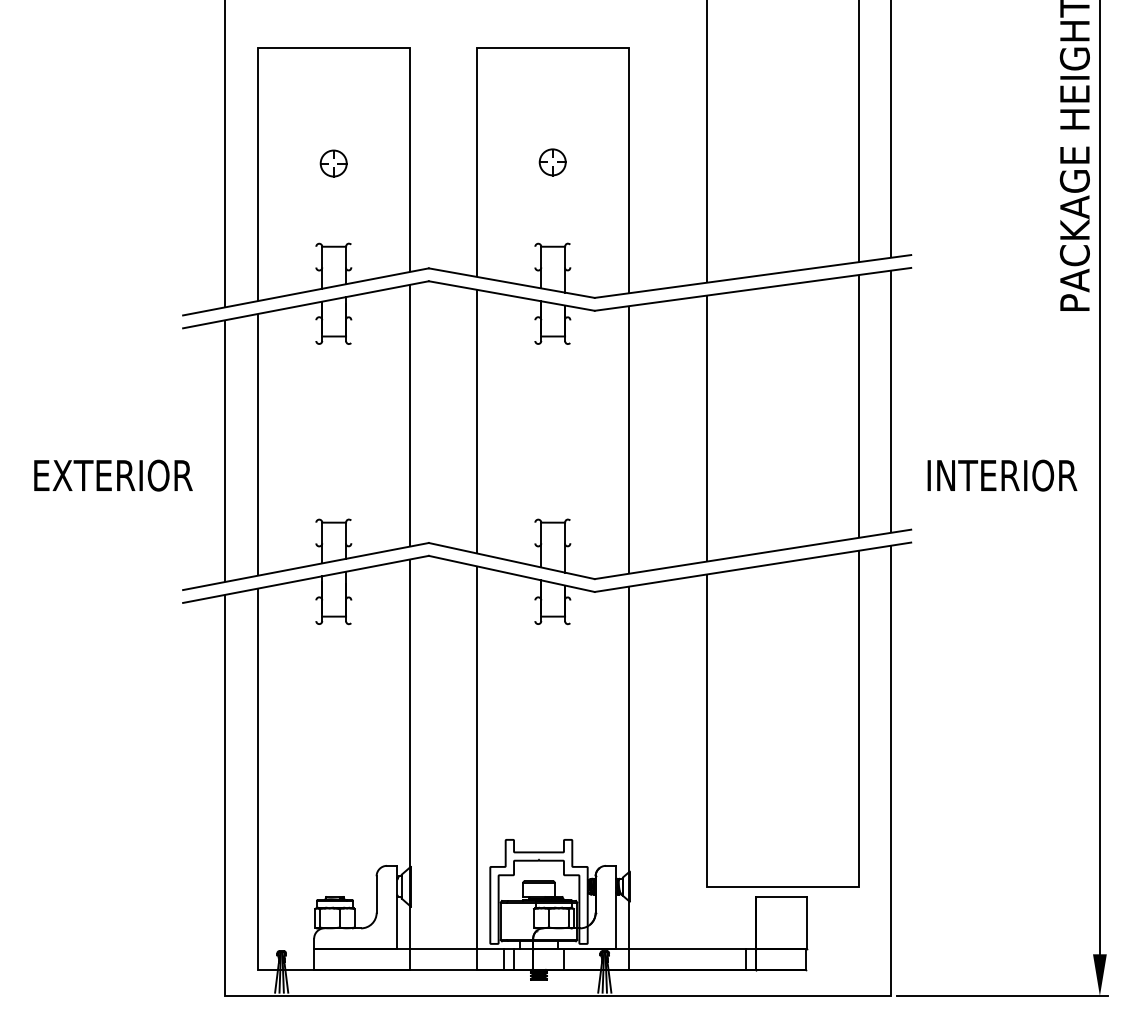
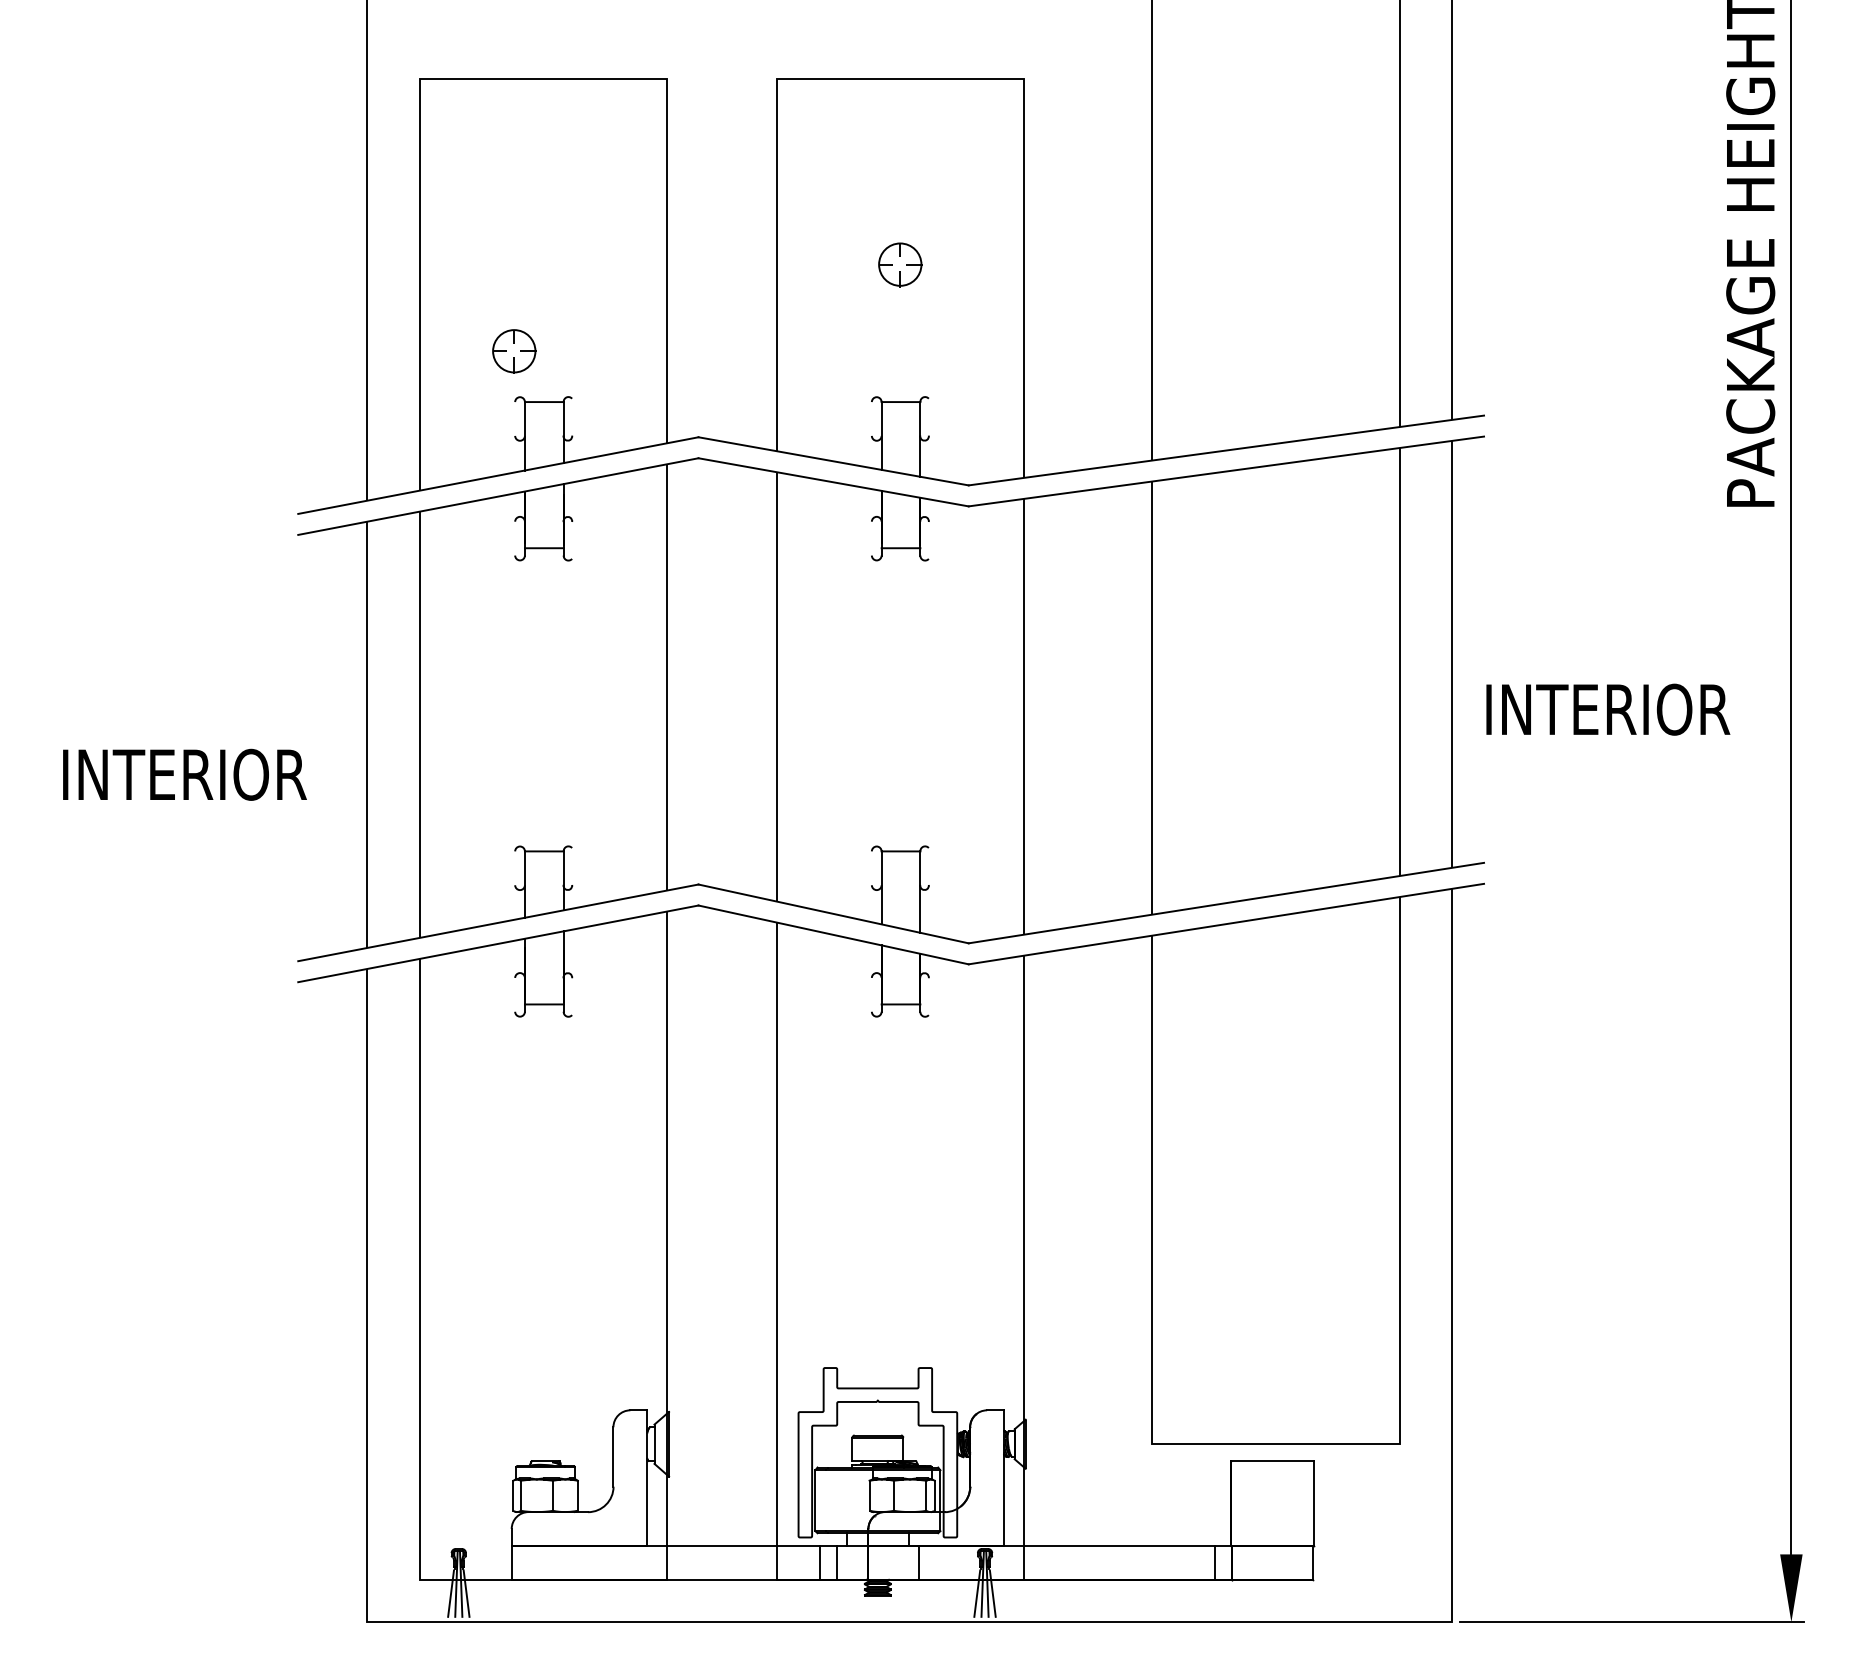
part: (333, 163) -> (513, 351), moved
text: (113, 475) -> (184, 774), EXTERIOR -> INTERIOR
text: (1002, 475) -> (1608, 709), moved

